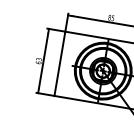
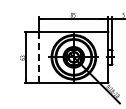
line: (60, 62) -> (39, 56), solid -> dashed

